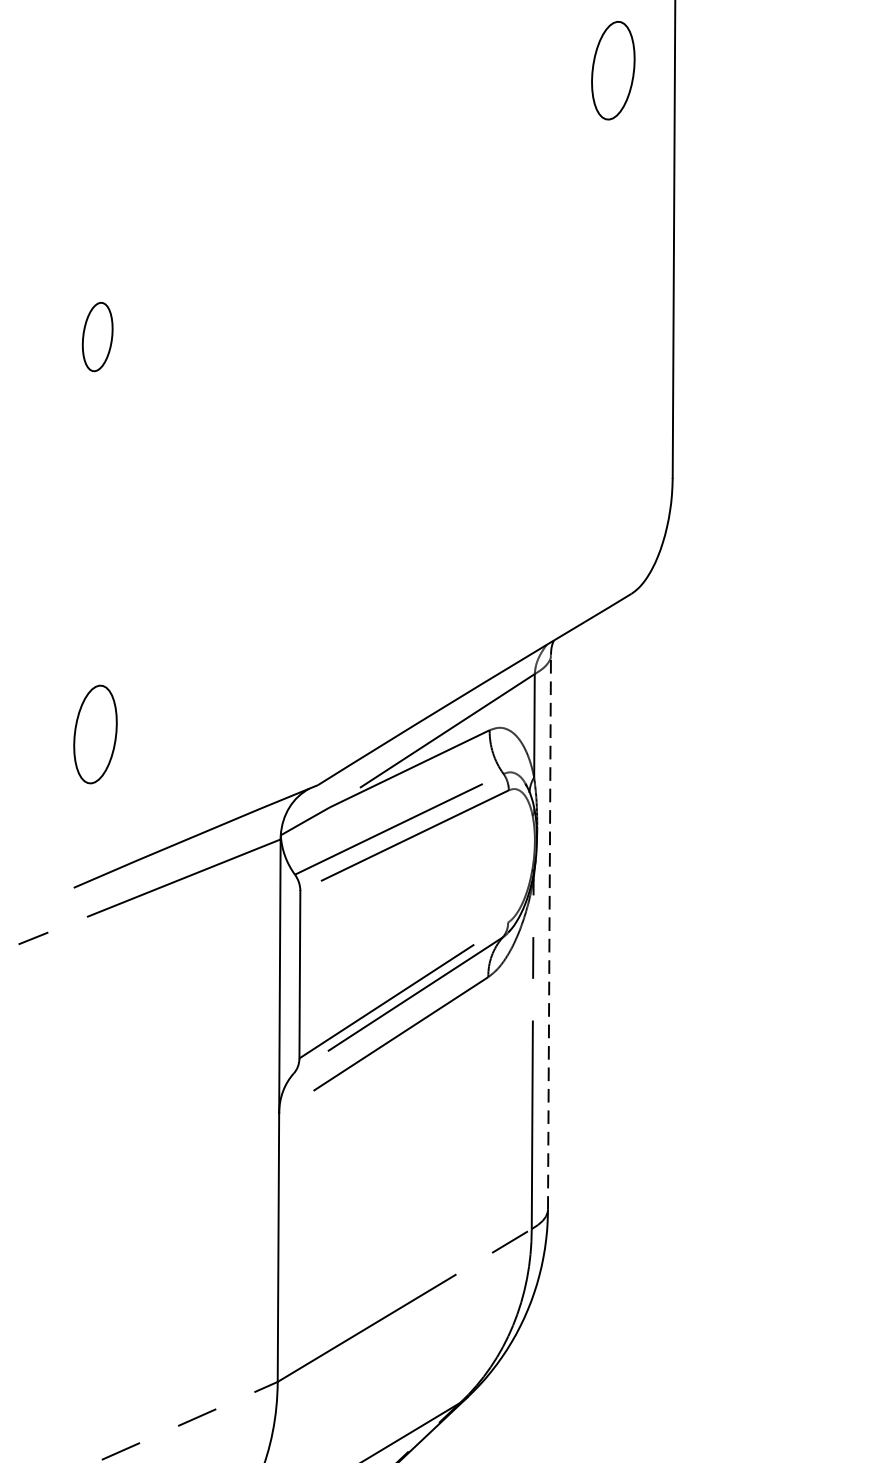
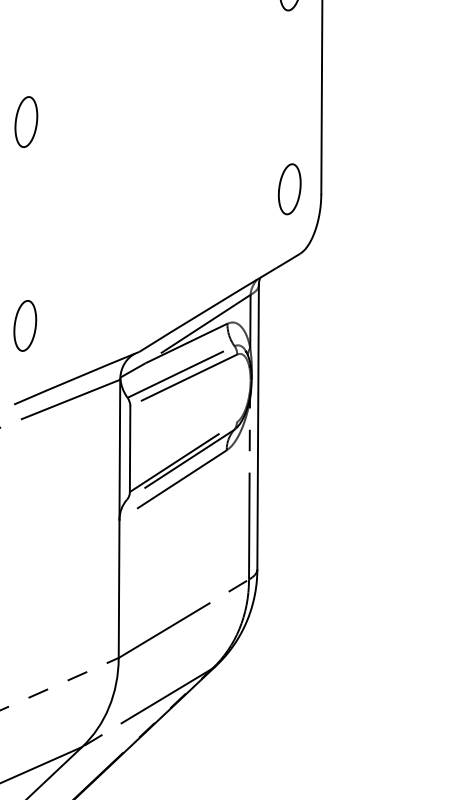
part: (97, 335) -> (26, 121), size x1.43
part: (610, 468) -> (289, 189), added
line: (550, 930) -> (258, 426), dashed -> solid

